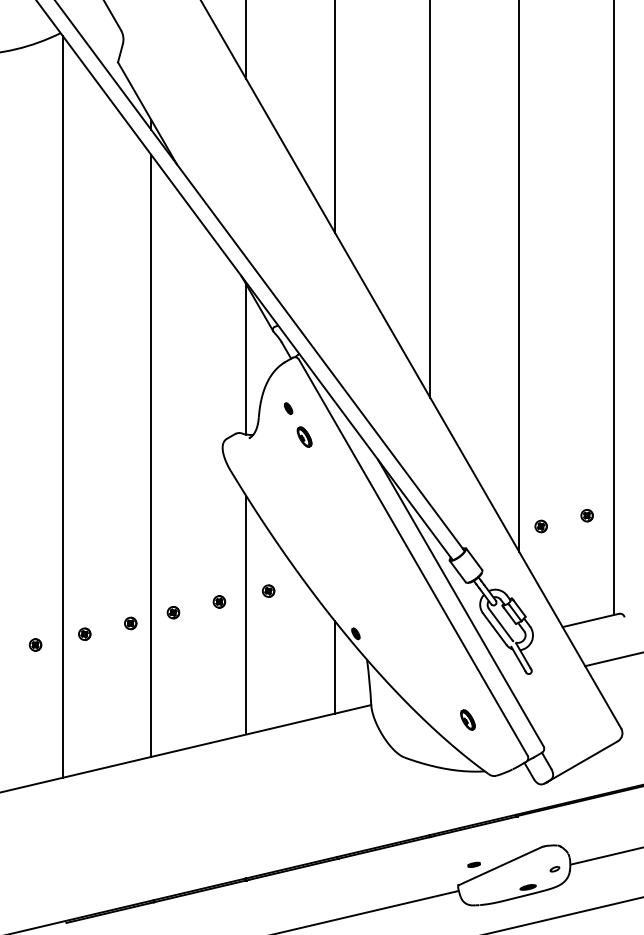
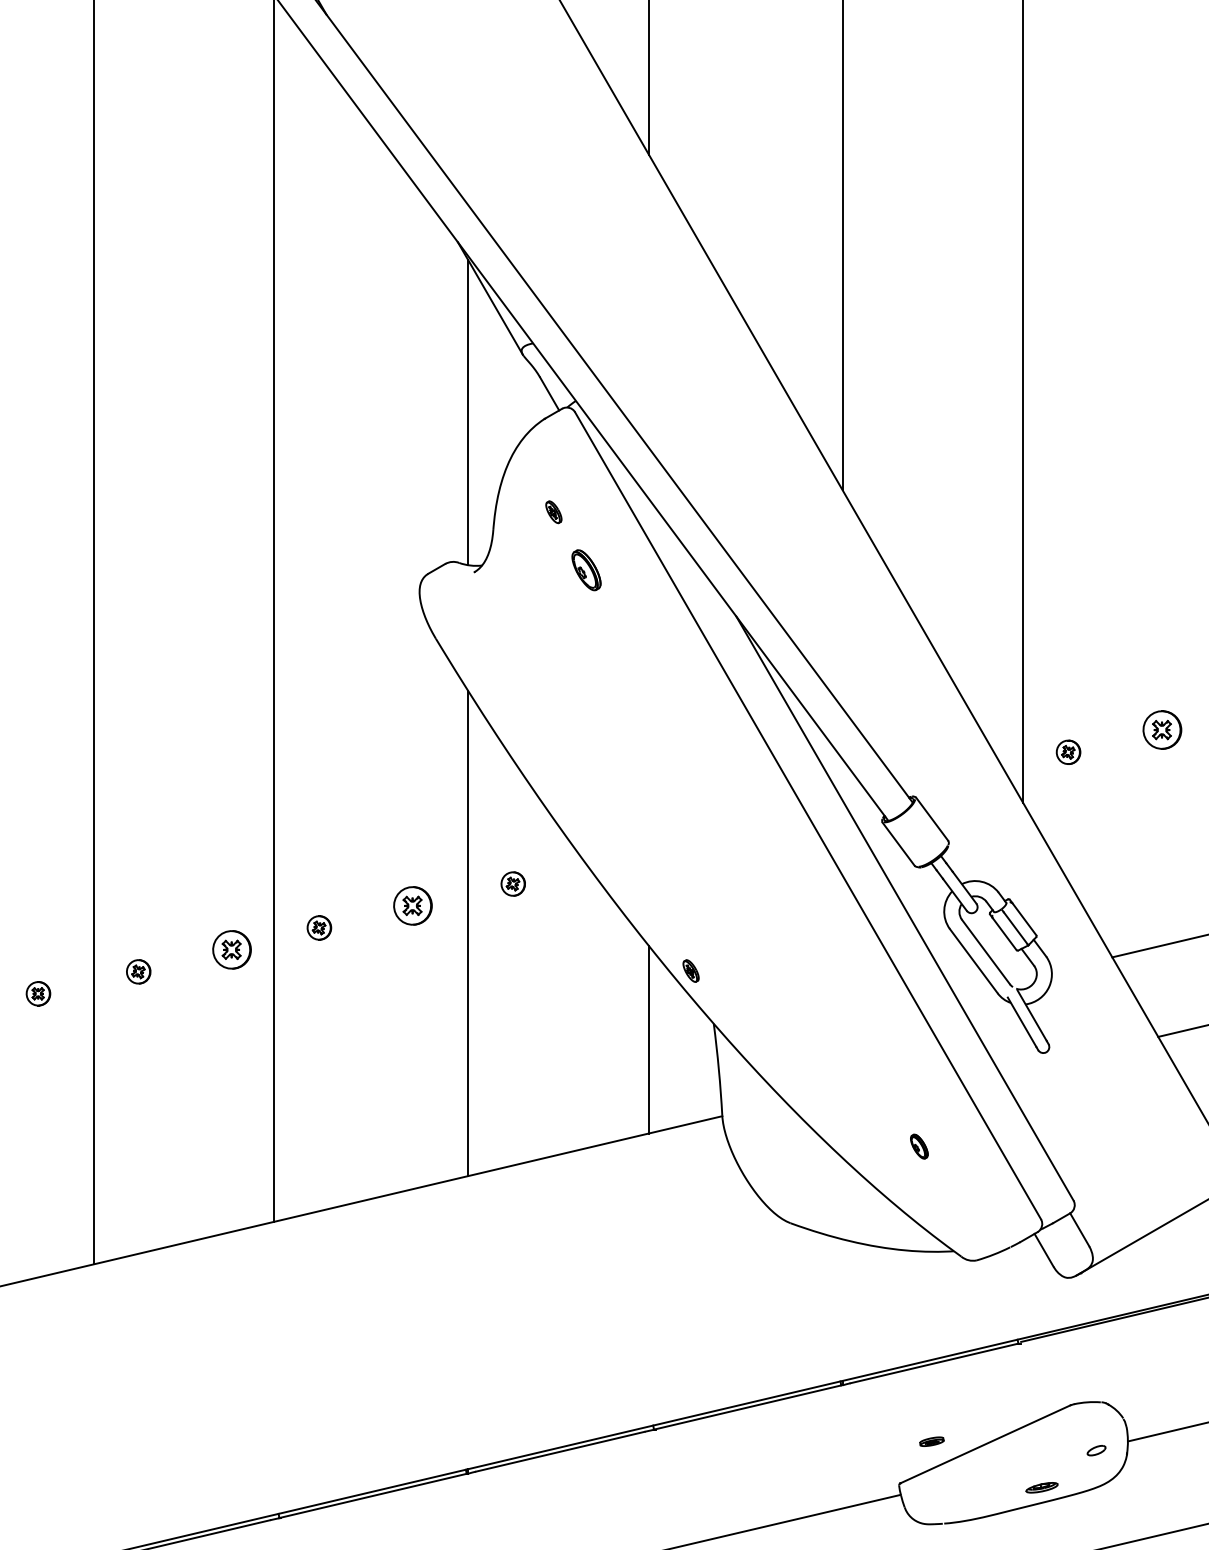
part: (586, 515) -> (1160, 729), size x1.6
part: (219, 601) -> (413, 905), size x1.6
part: (130, 623) -> (231, 949), size x1.6
part: (467, 719) -> (918, 1145), size x0.6

